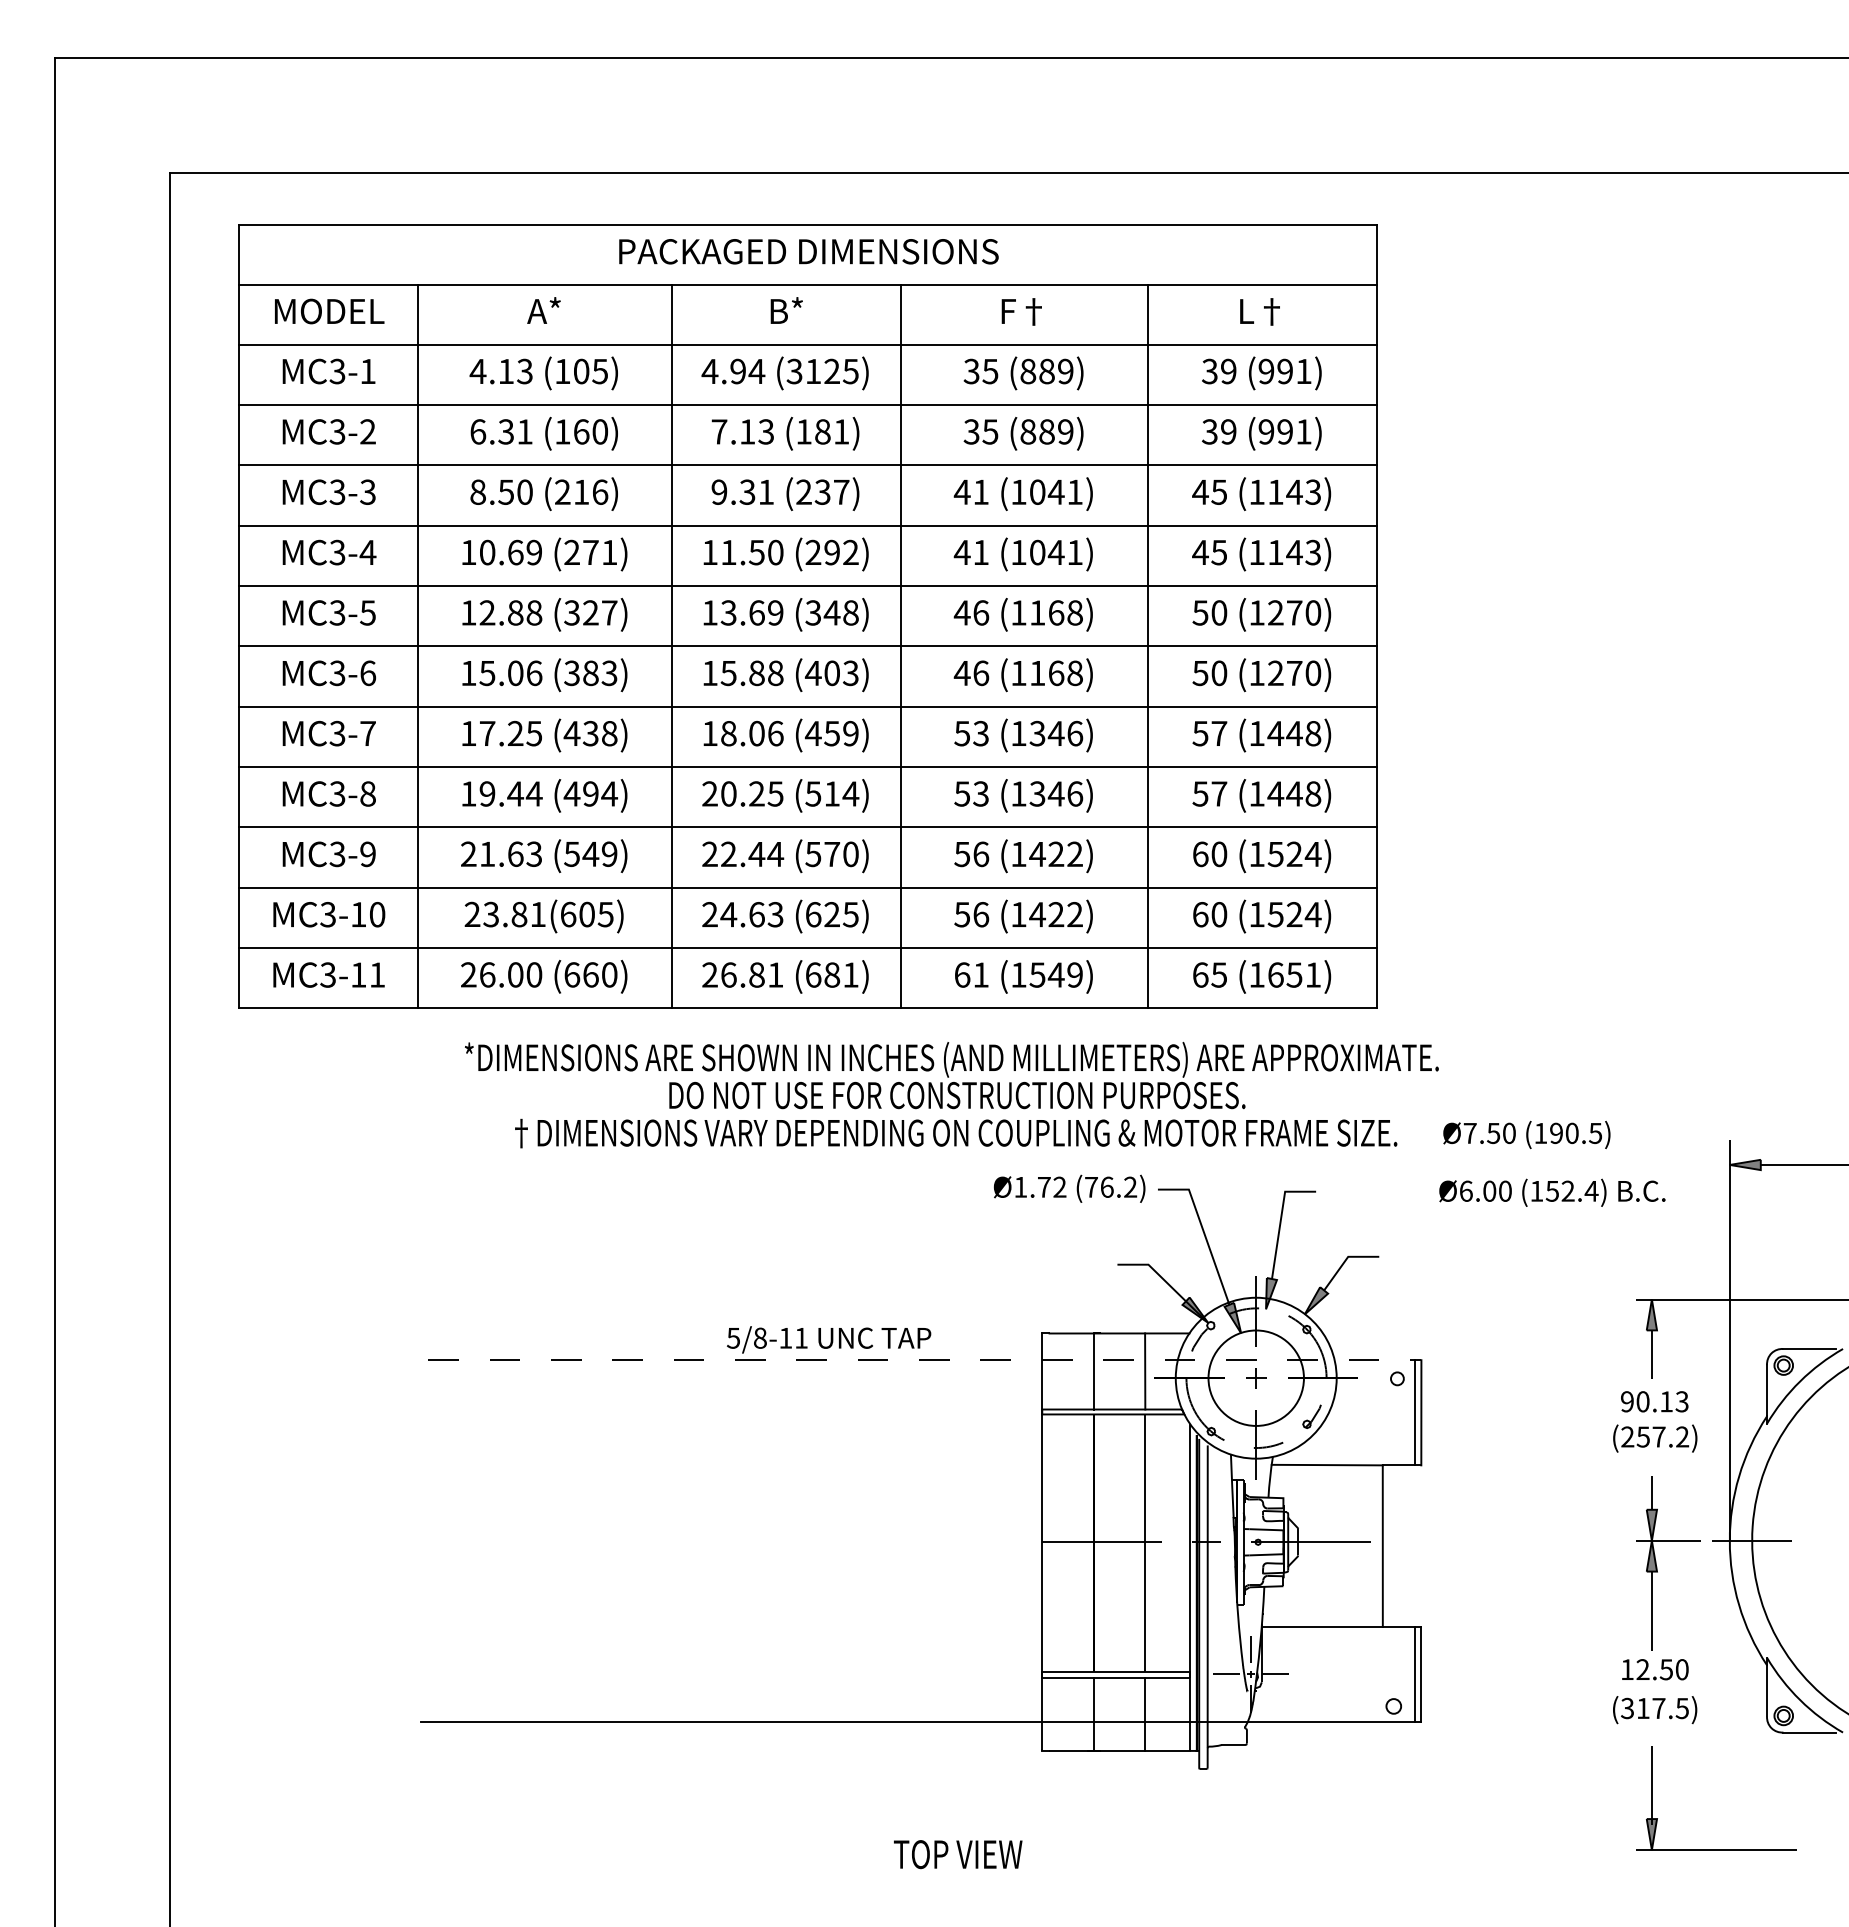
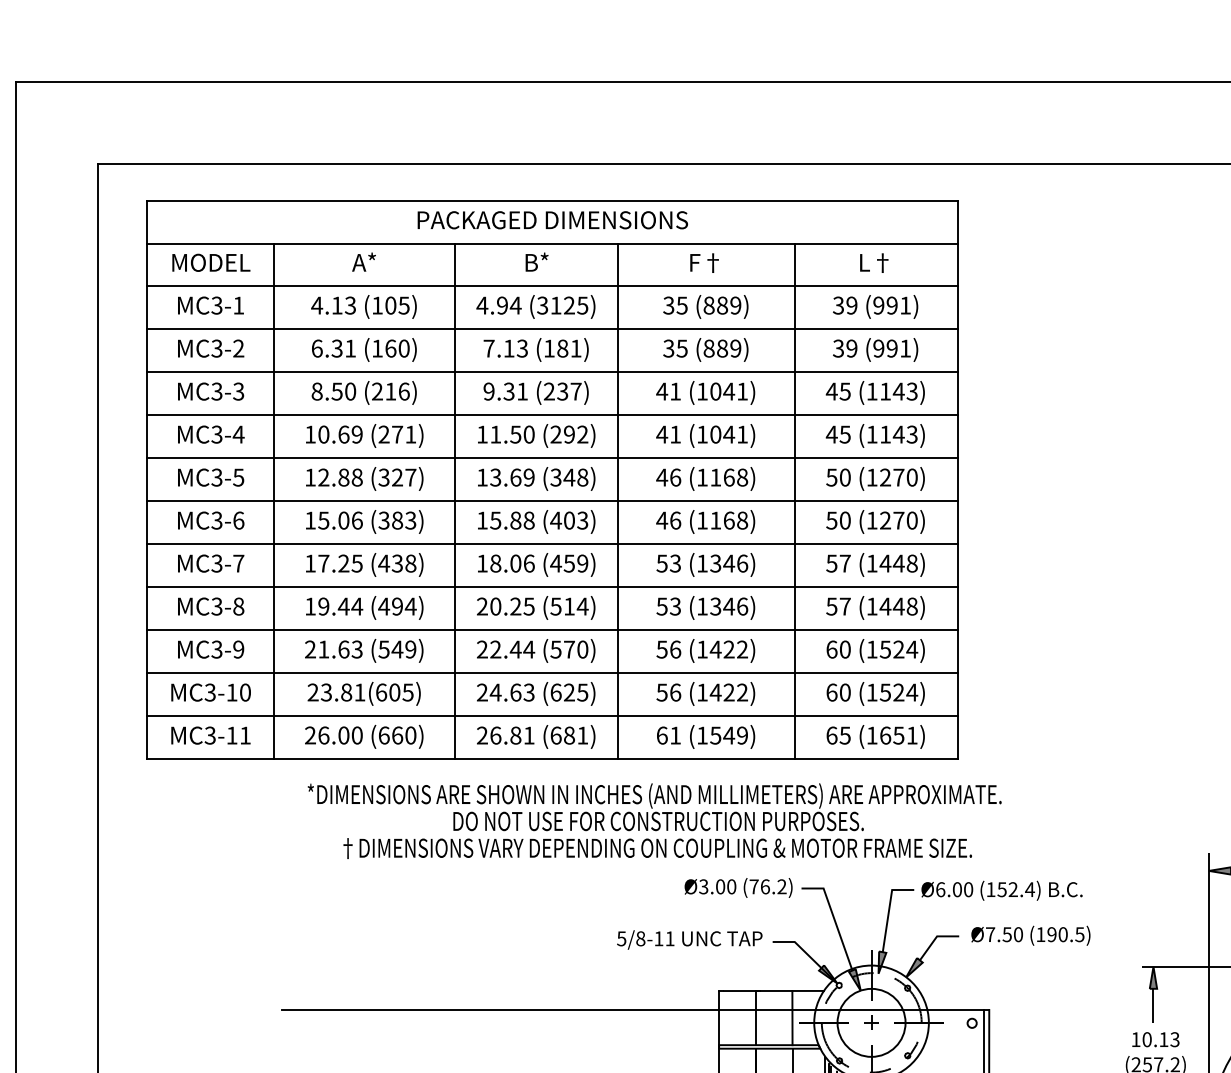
text: (1526, 1134) -> (1030, 935), moved
text: (1040, 1186) -> (717, 886), Ø1.72 -> Ø3.00
text: (1552, 1192) -> (1002, 890), moved
text: (829, 1339) -> (690, 939), moved
line: (924, 1360) -> (635, 1010), dashed -> solid
text: (1627, 1401) -> (1136, 1039), 90.13 -> 10.13

